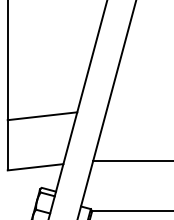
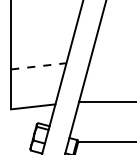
line: (43, 116) -> (39, 66), solid -> dashed

